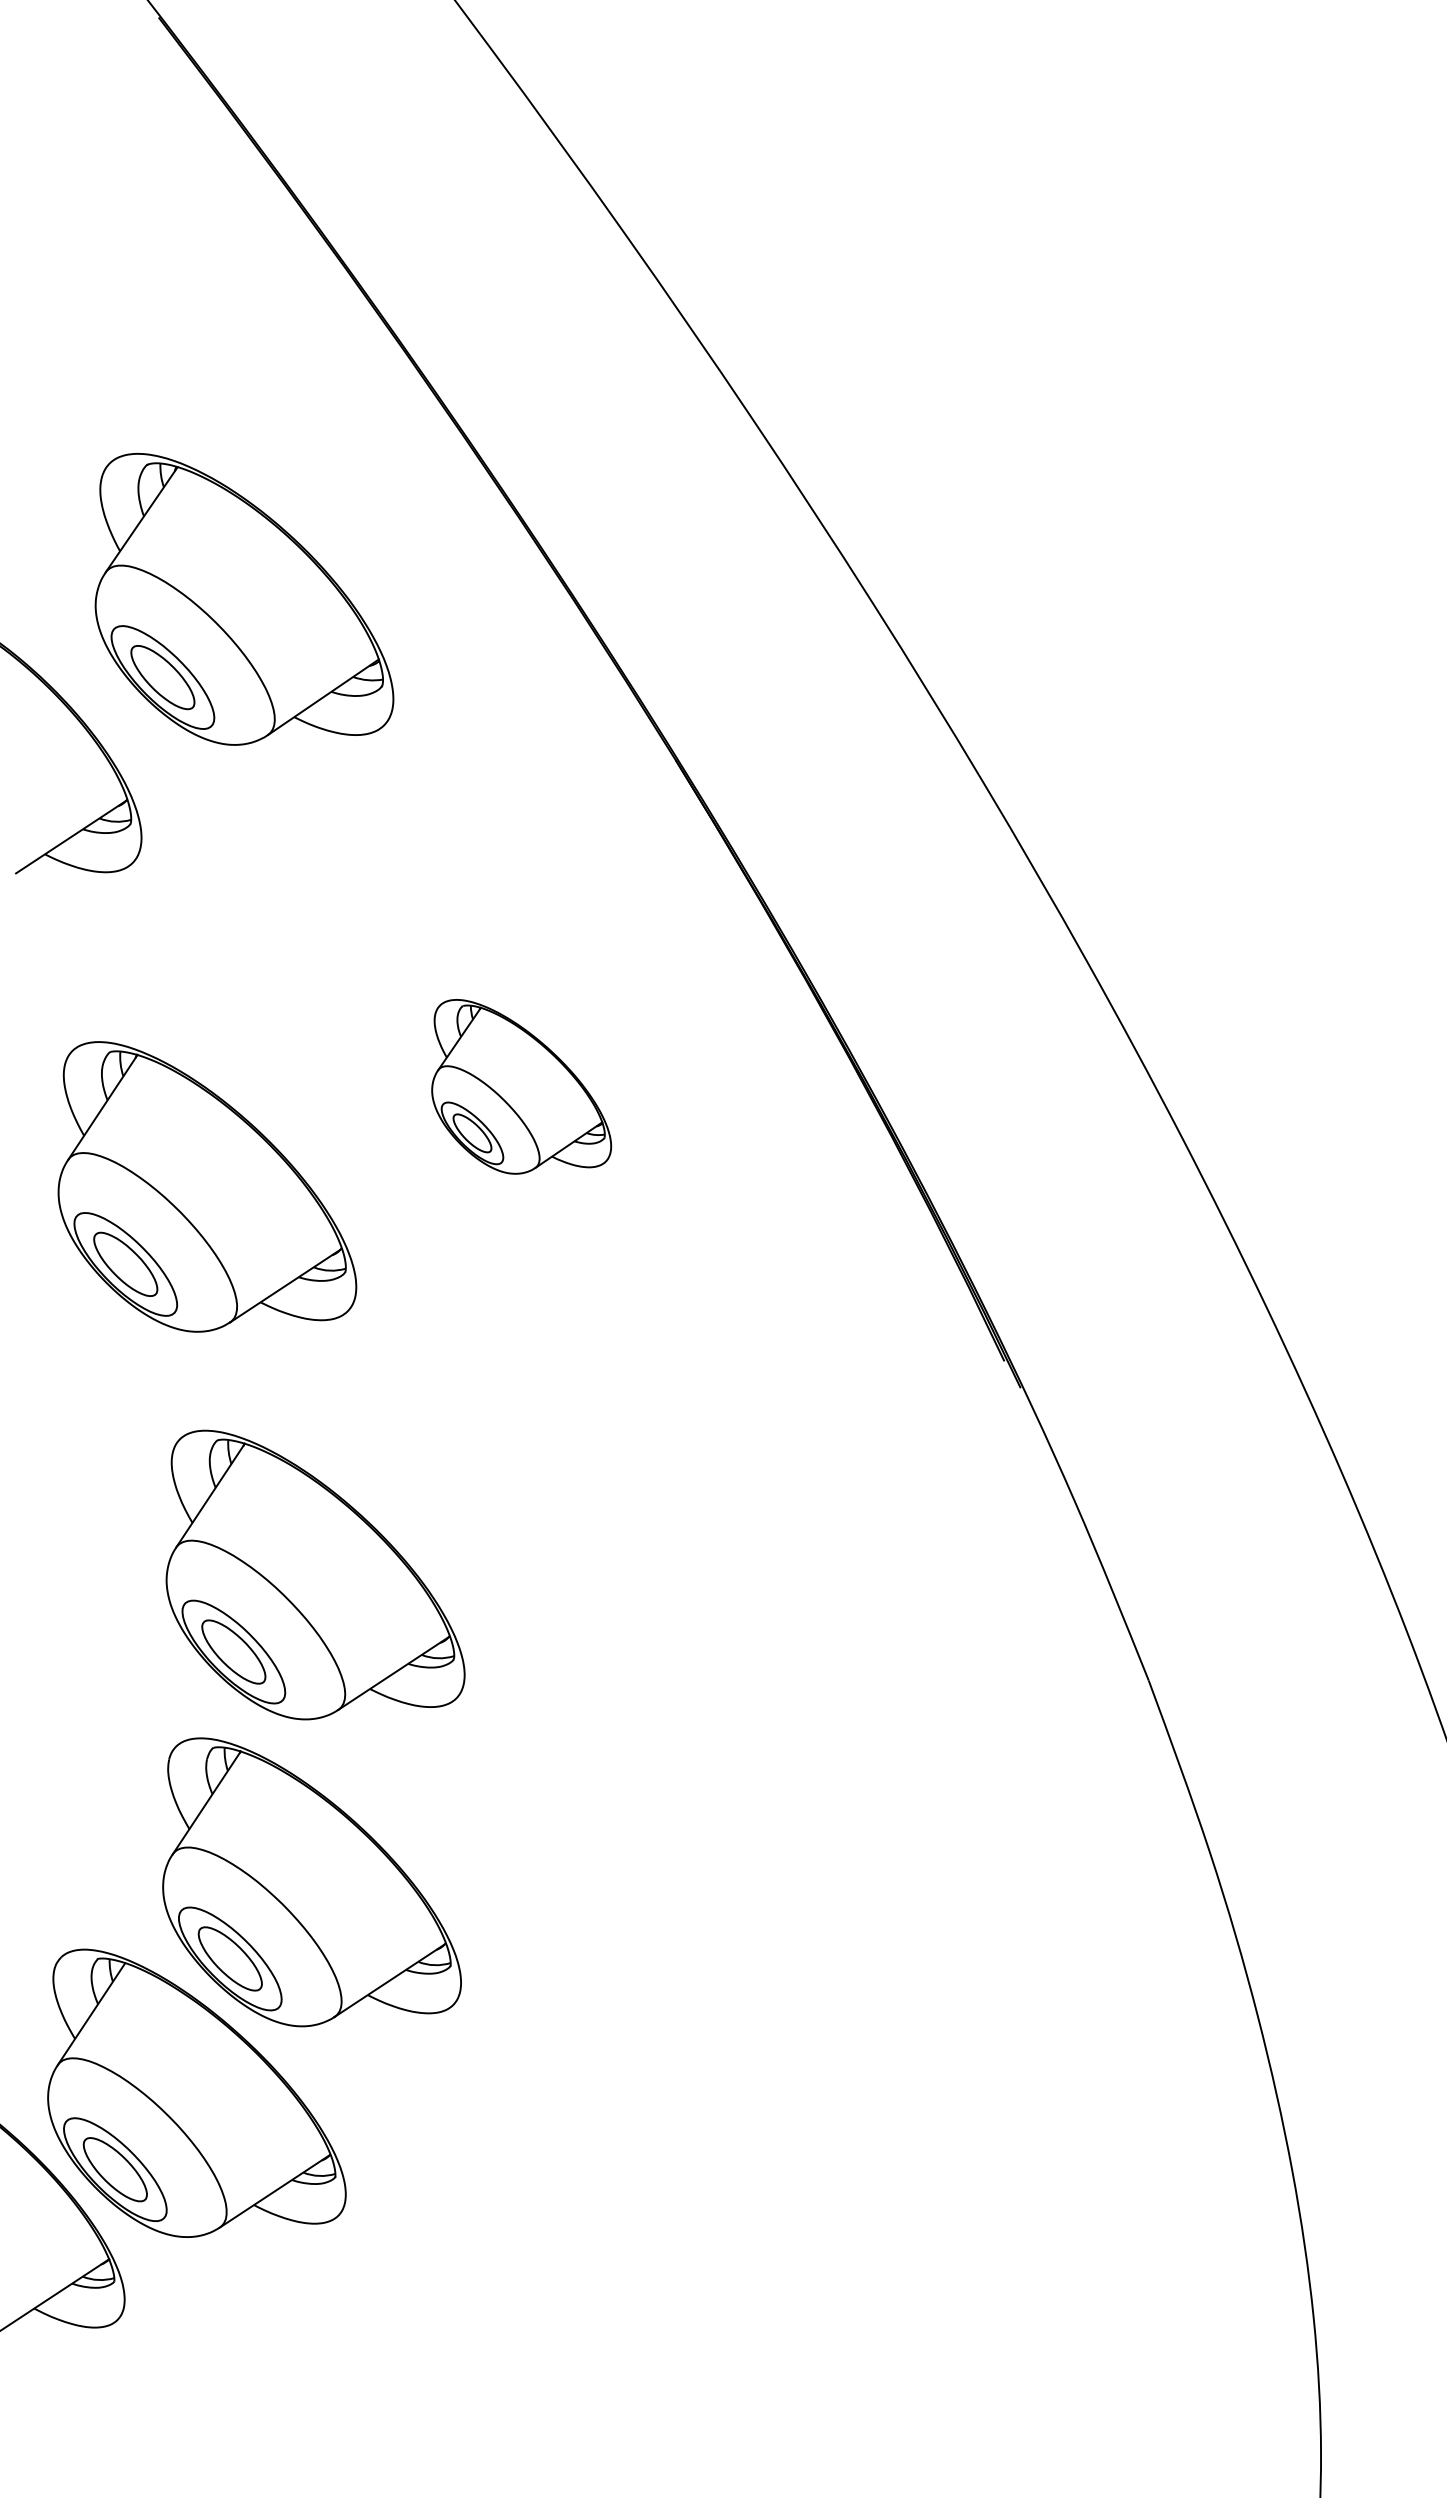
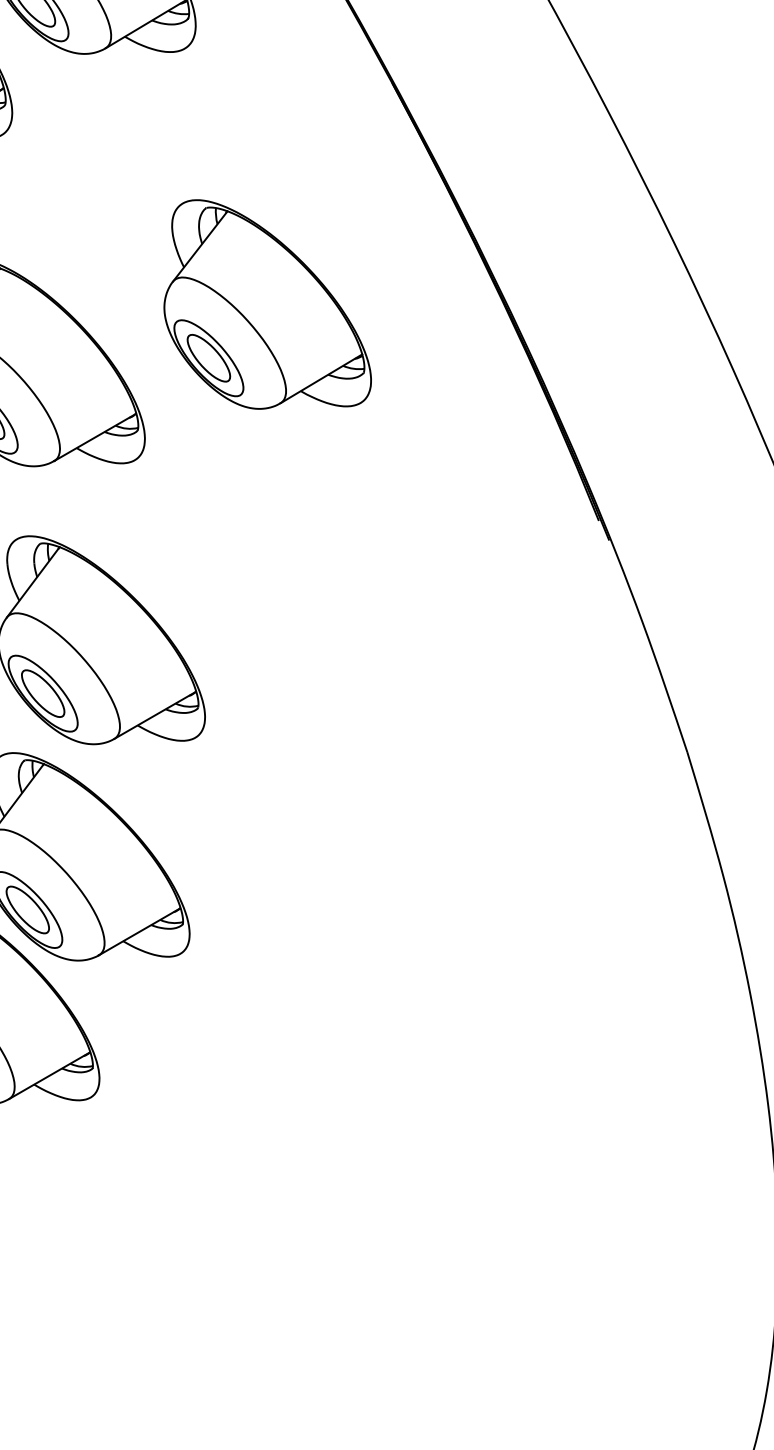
part: (521, 1086) -> (269, 306), size x1.67

